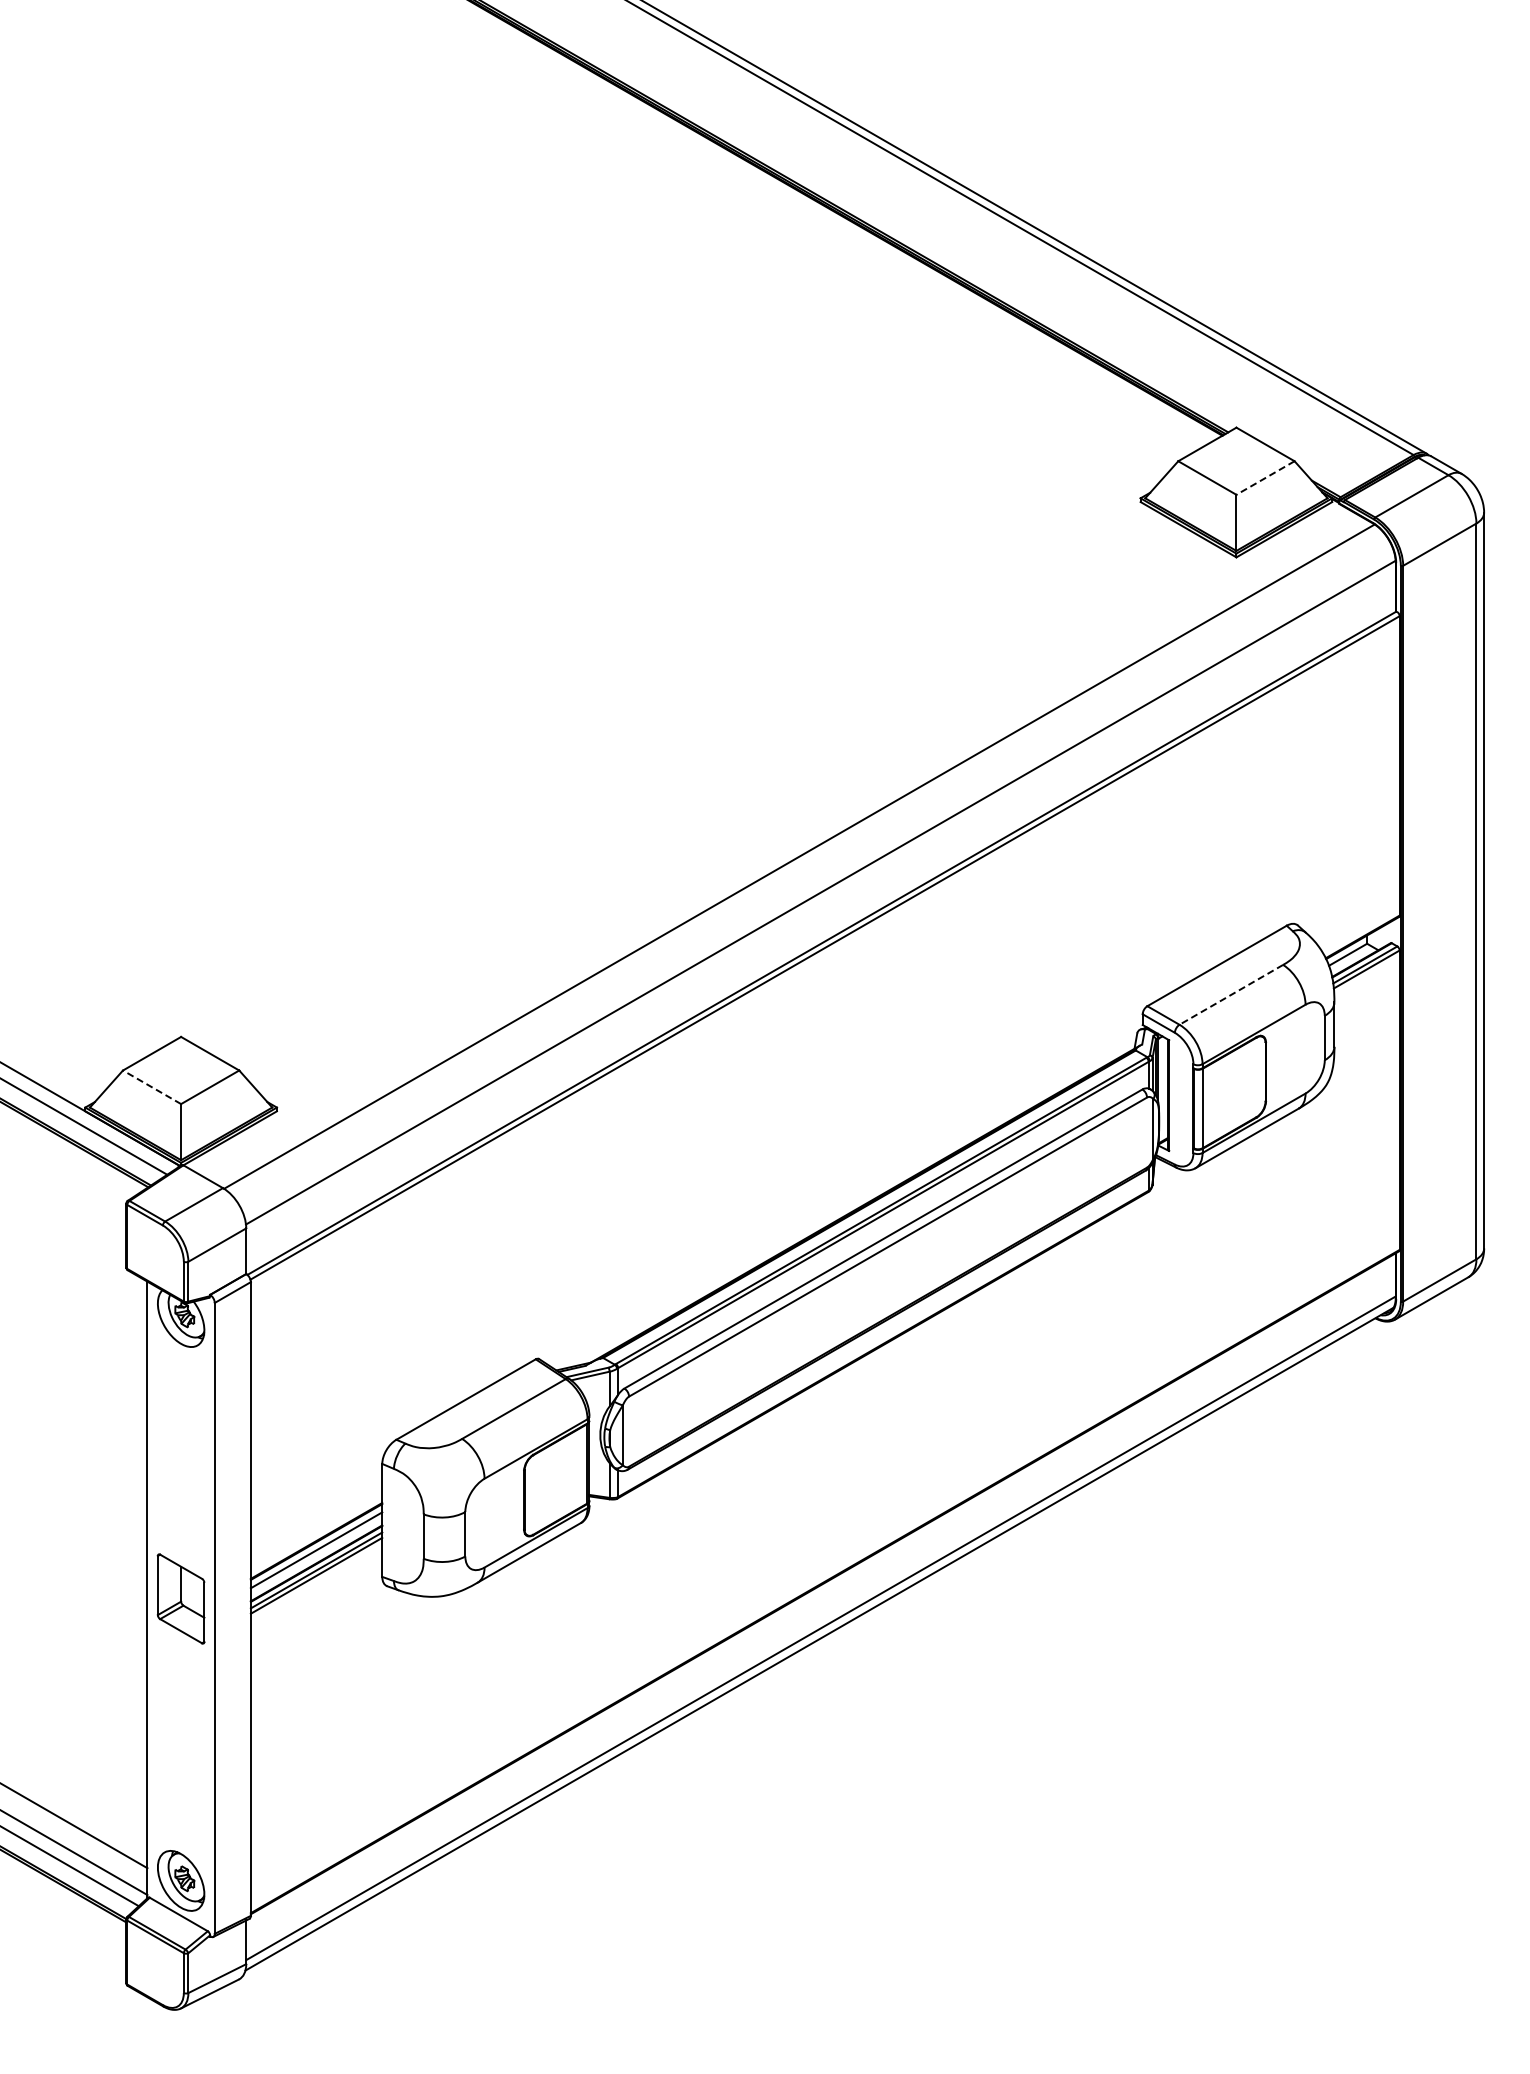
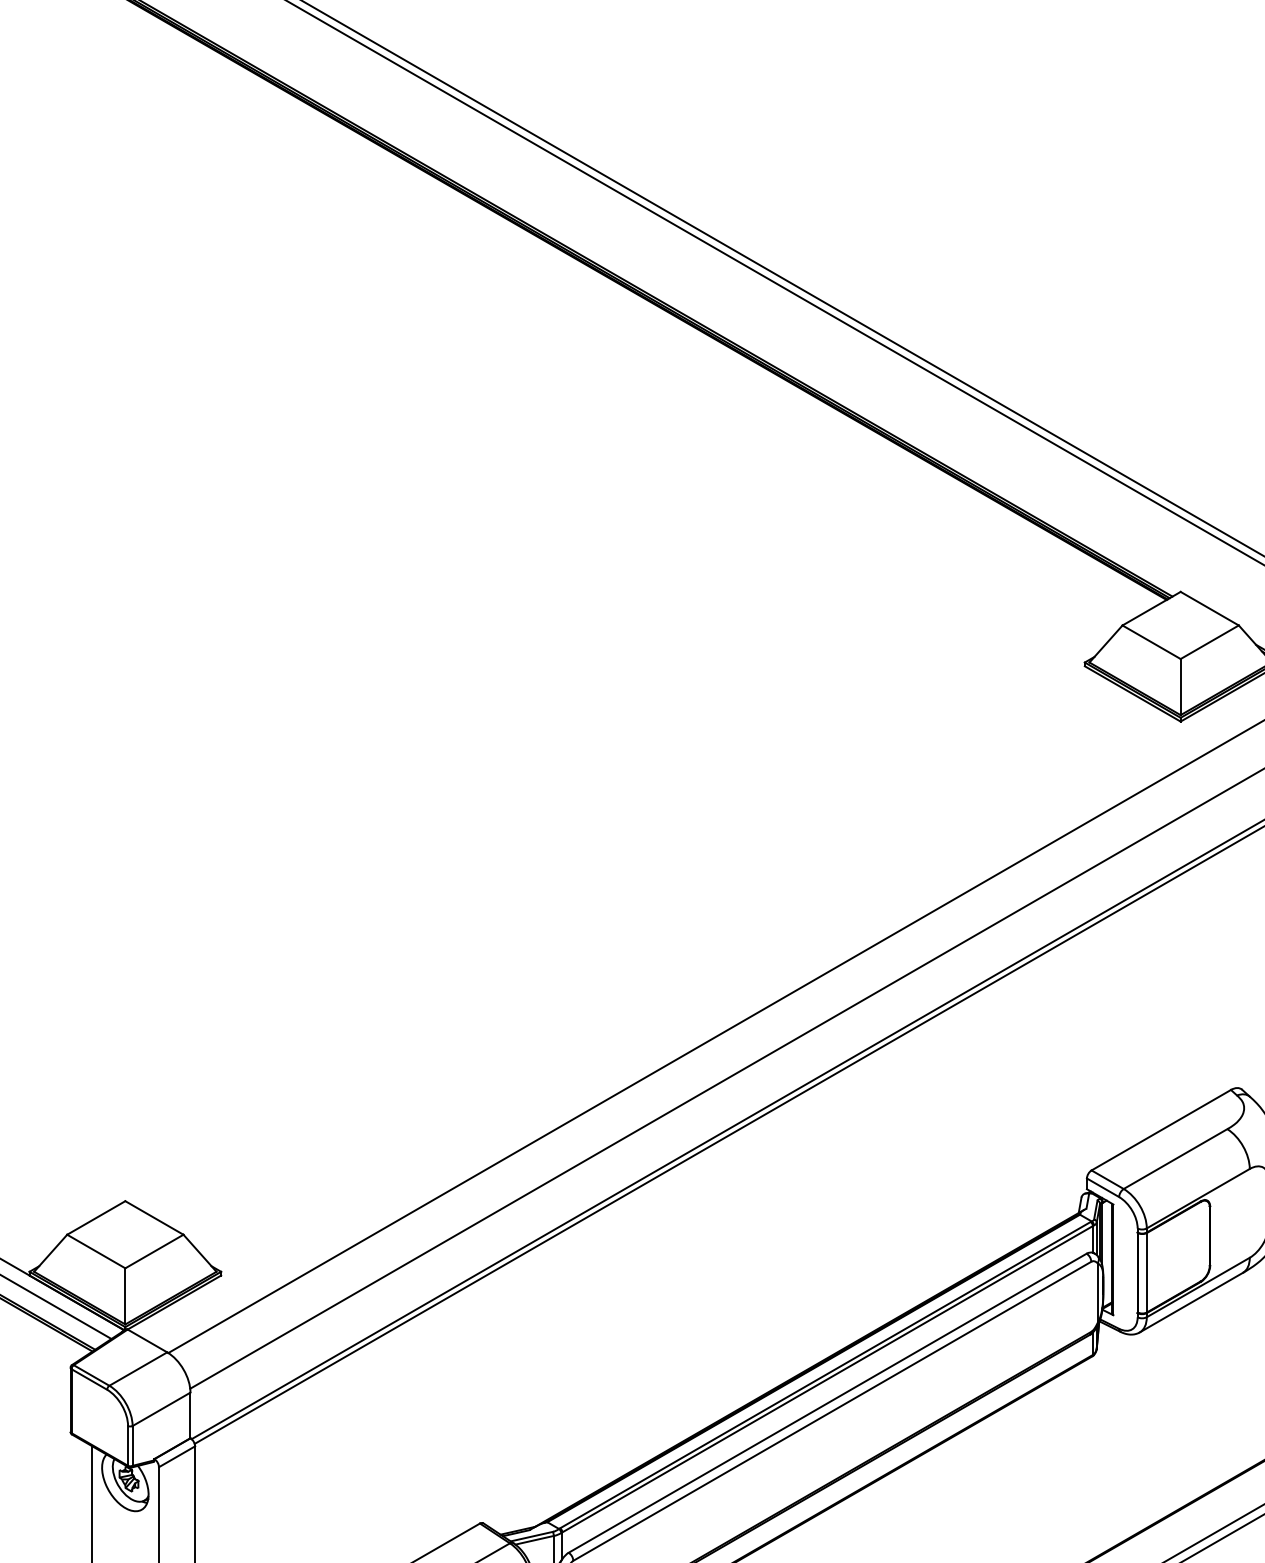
line: (1265, 478) -> (1209, 642), dashed -> solid
line: (1231, 994) -> (1175, 1158), dashed -> solid
line: (152, 1087) -> (96, 1251), dashed -> solid

